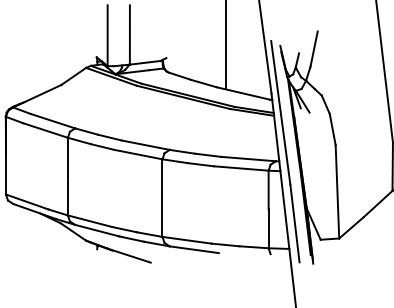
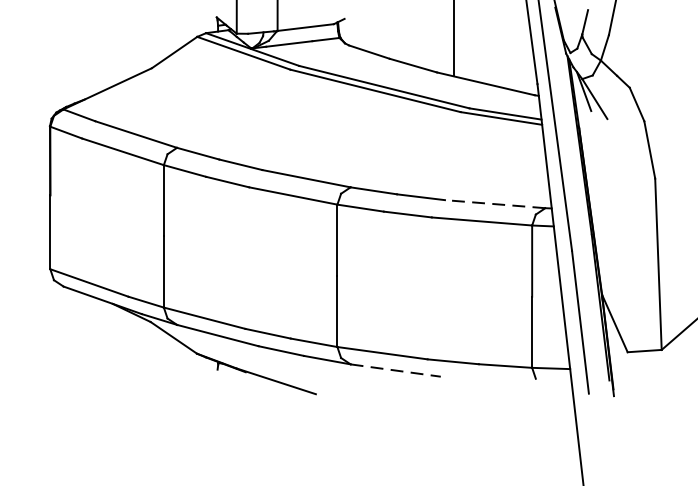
line: (247, 159) -> (493, 204), solid -> dashed
line: (194, 249) -> (396, 370), solid -> dashed

